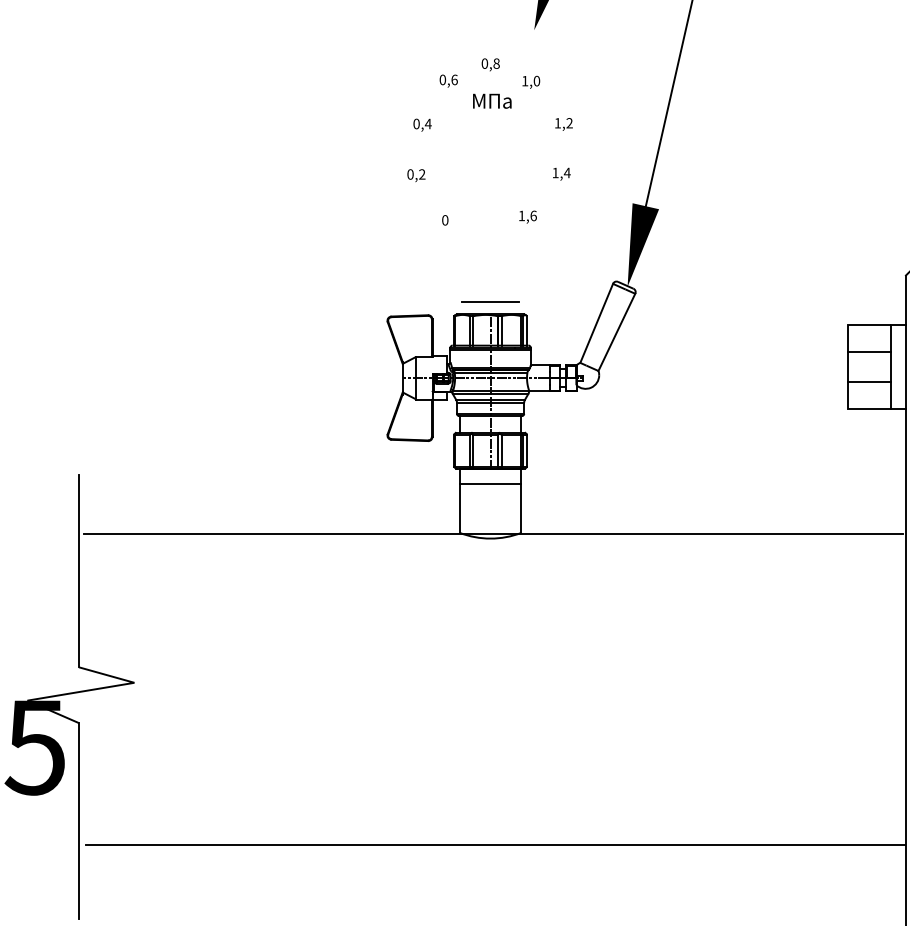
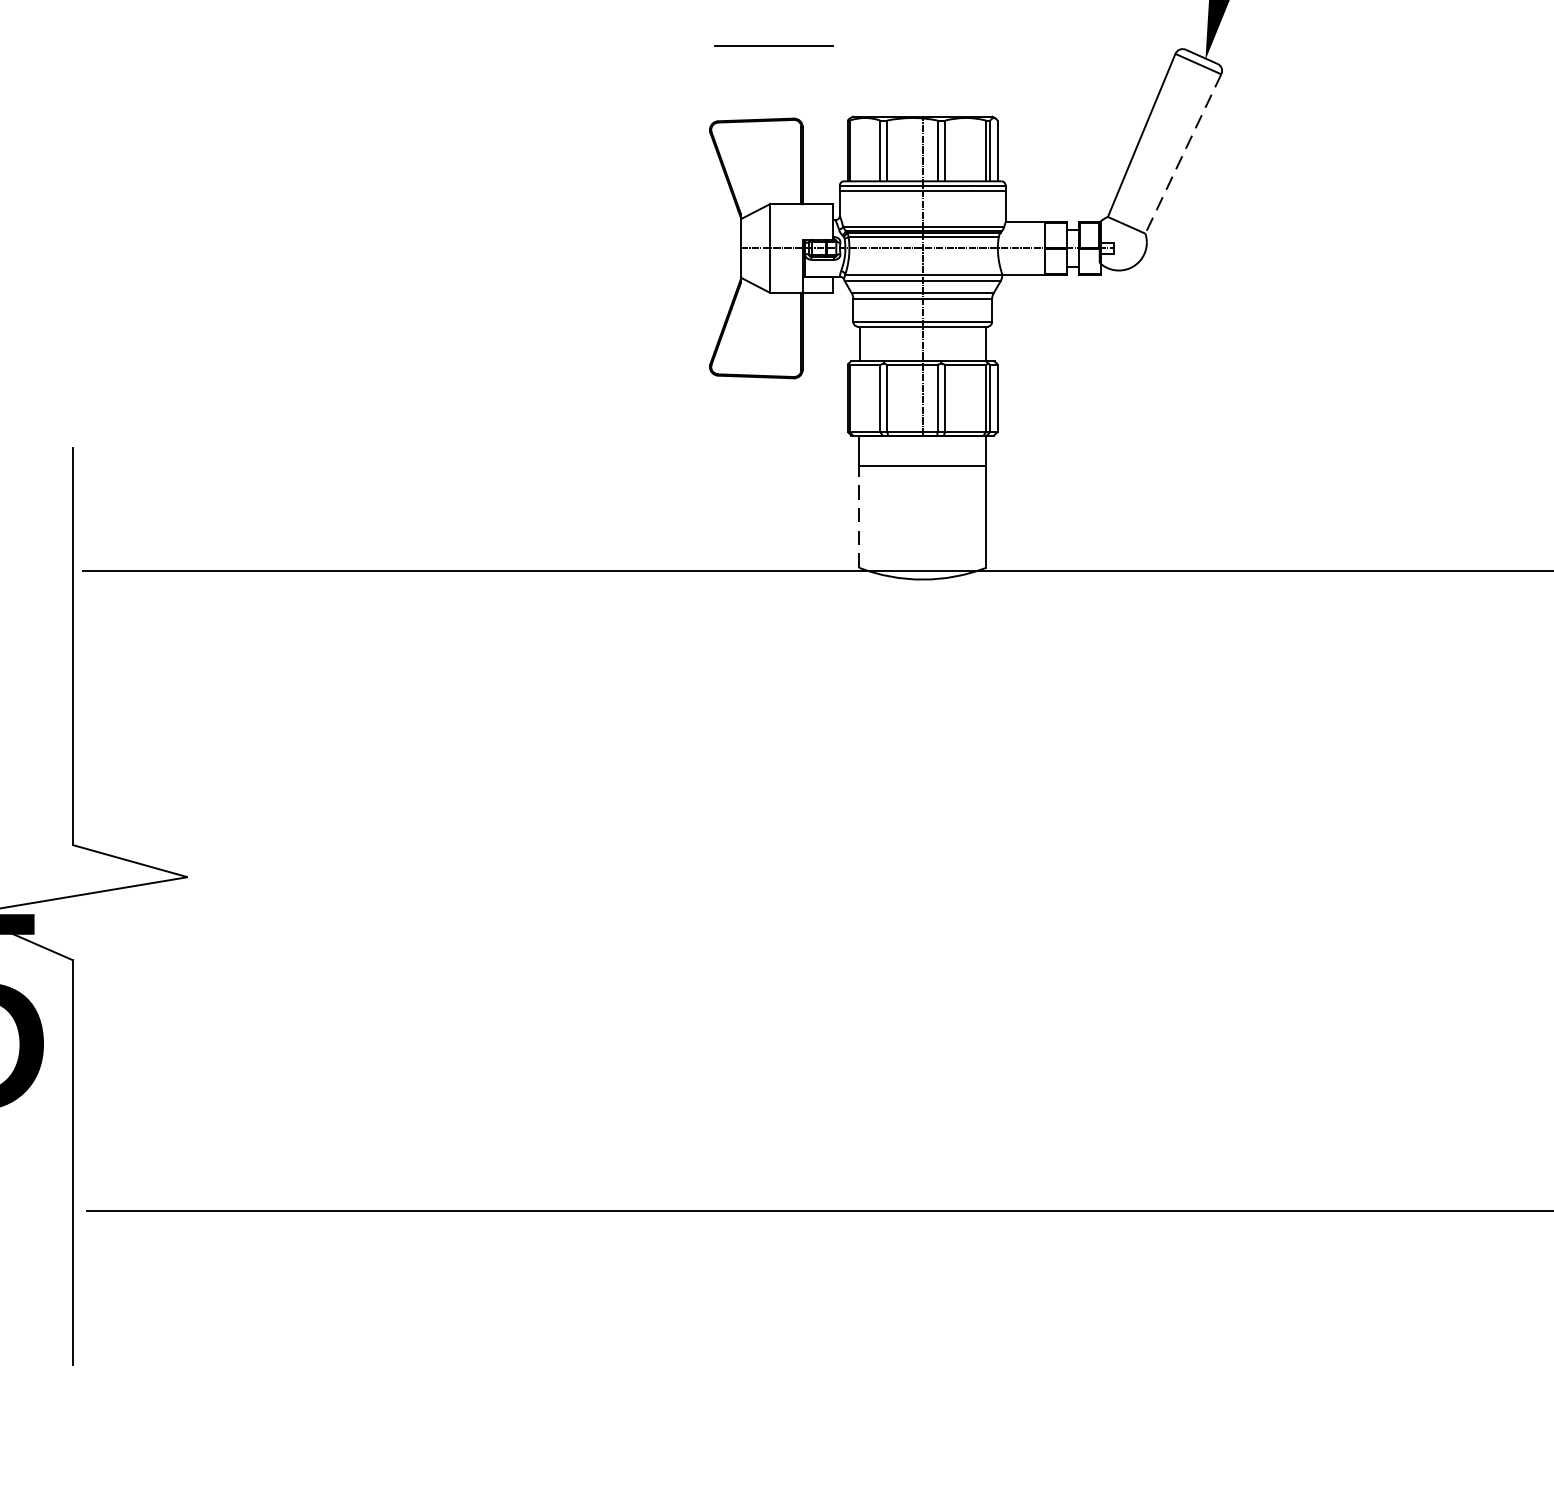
line: (490, 301) -> (773, 44), moved
line: (616, 332) -> (1182, 154), solid -> dashed
line: (459, 508) -> (858, 517), solid -> dashed

